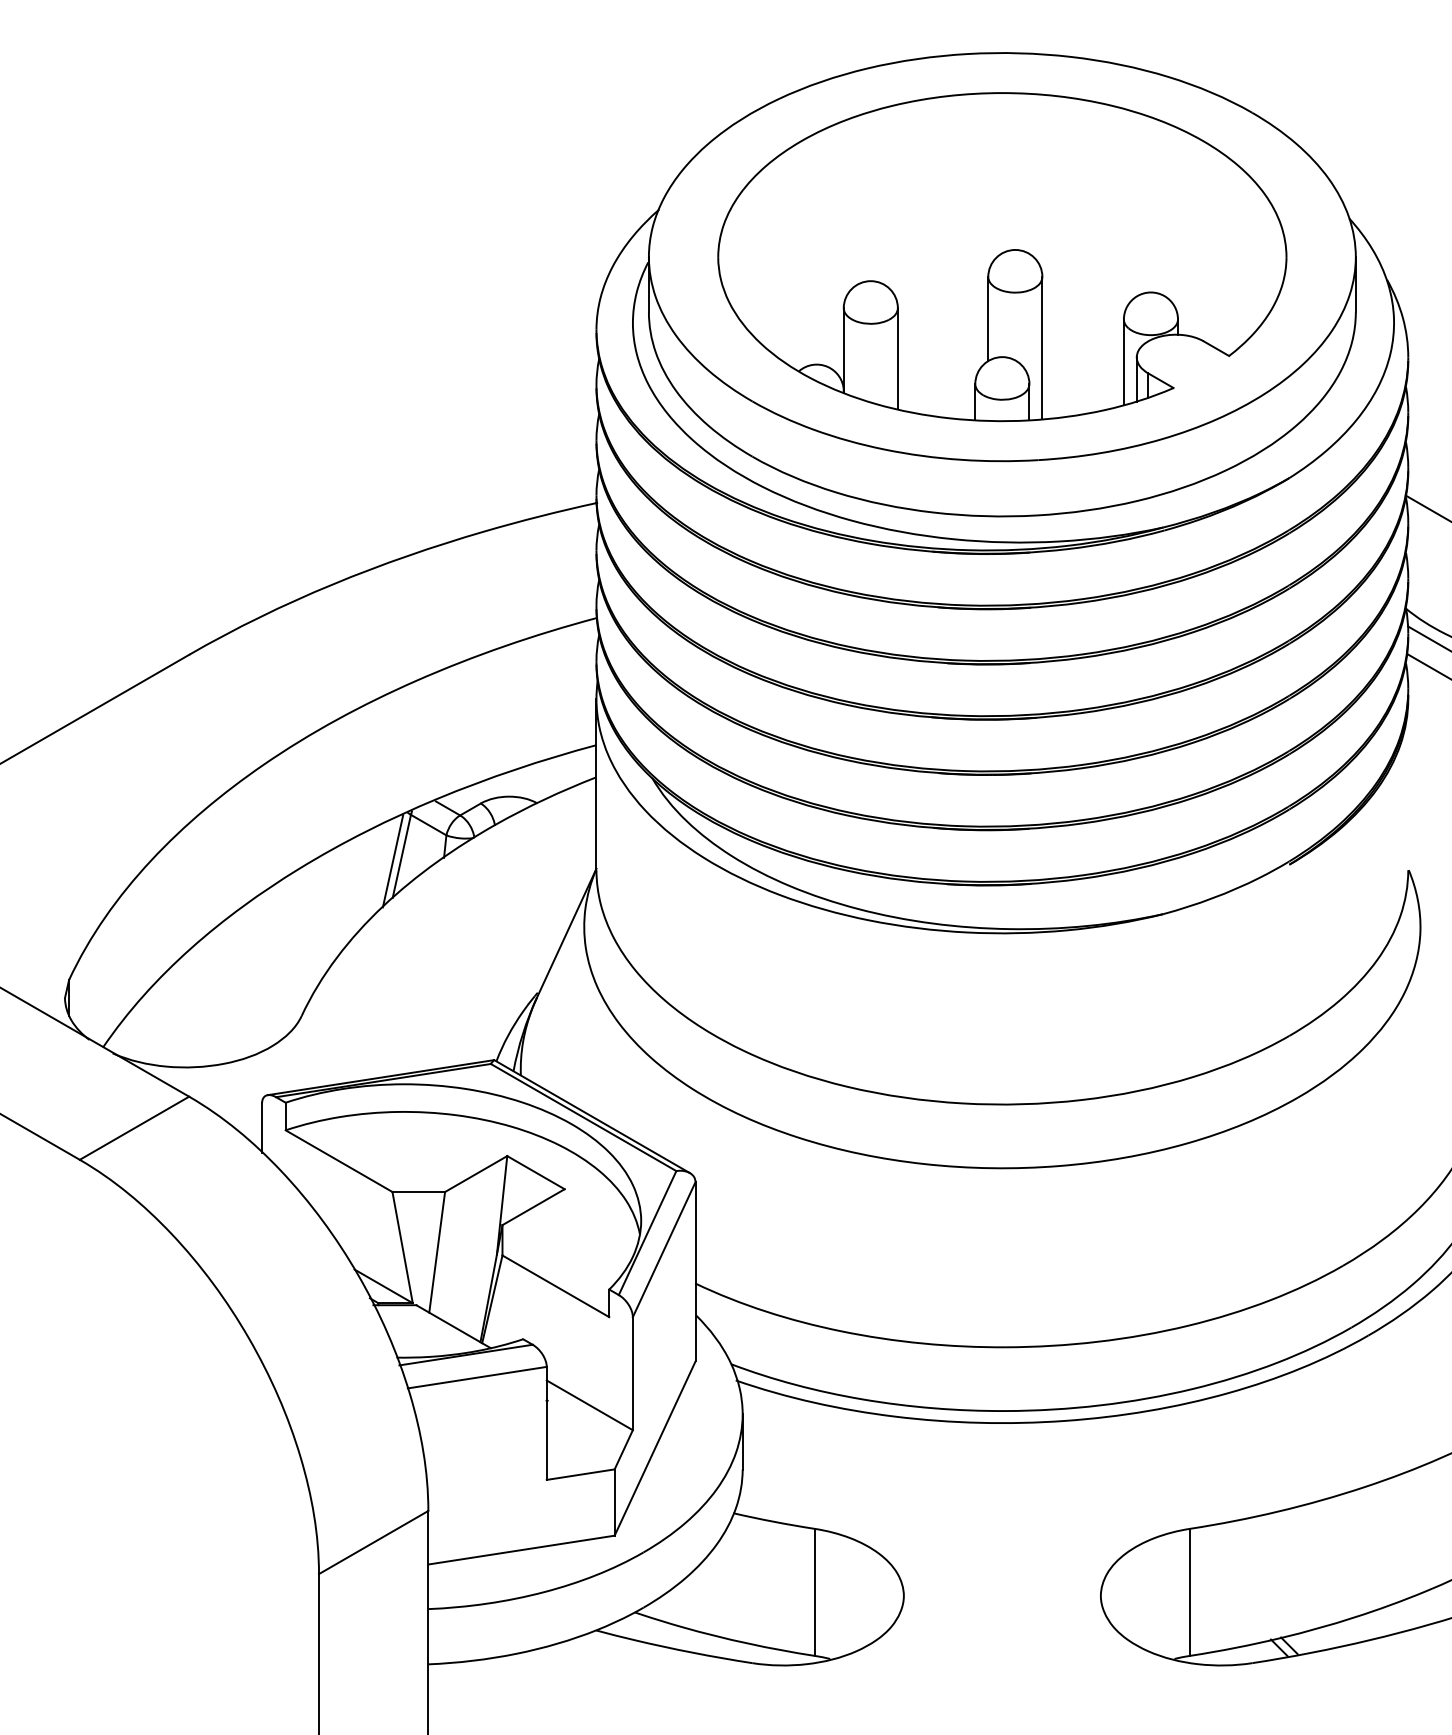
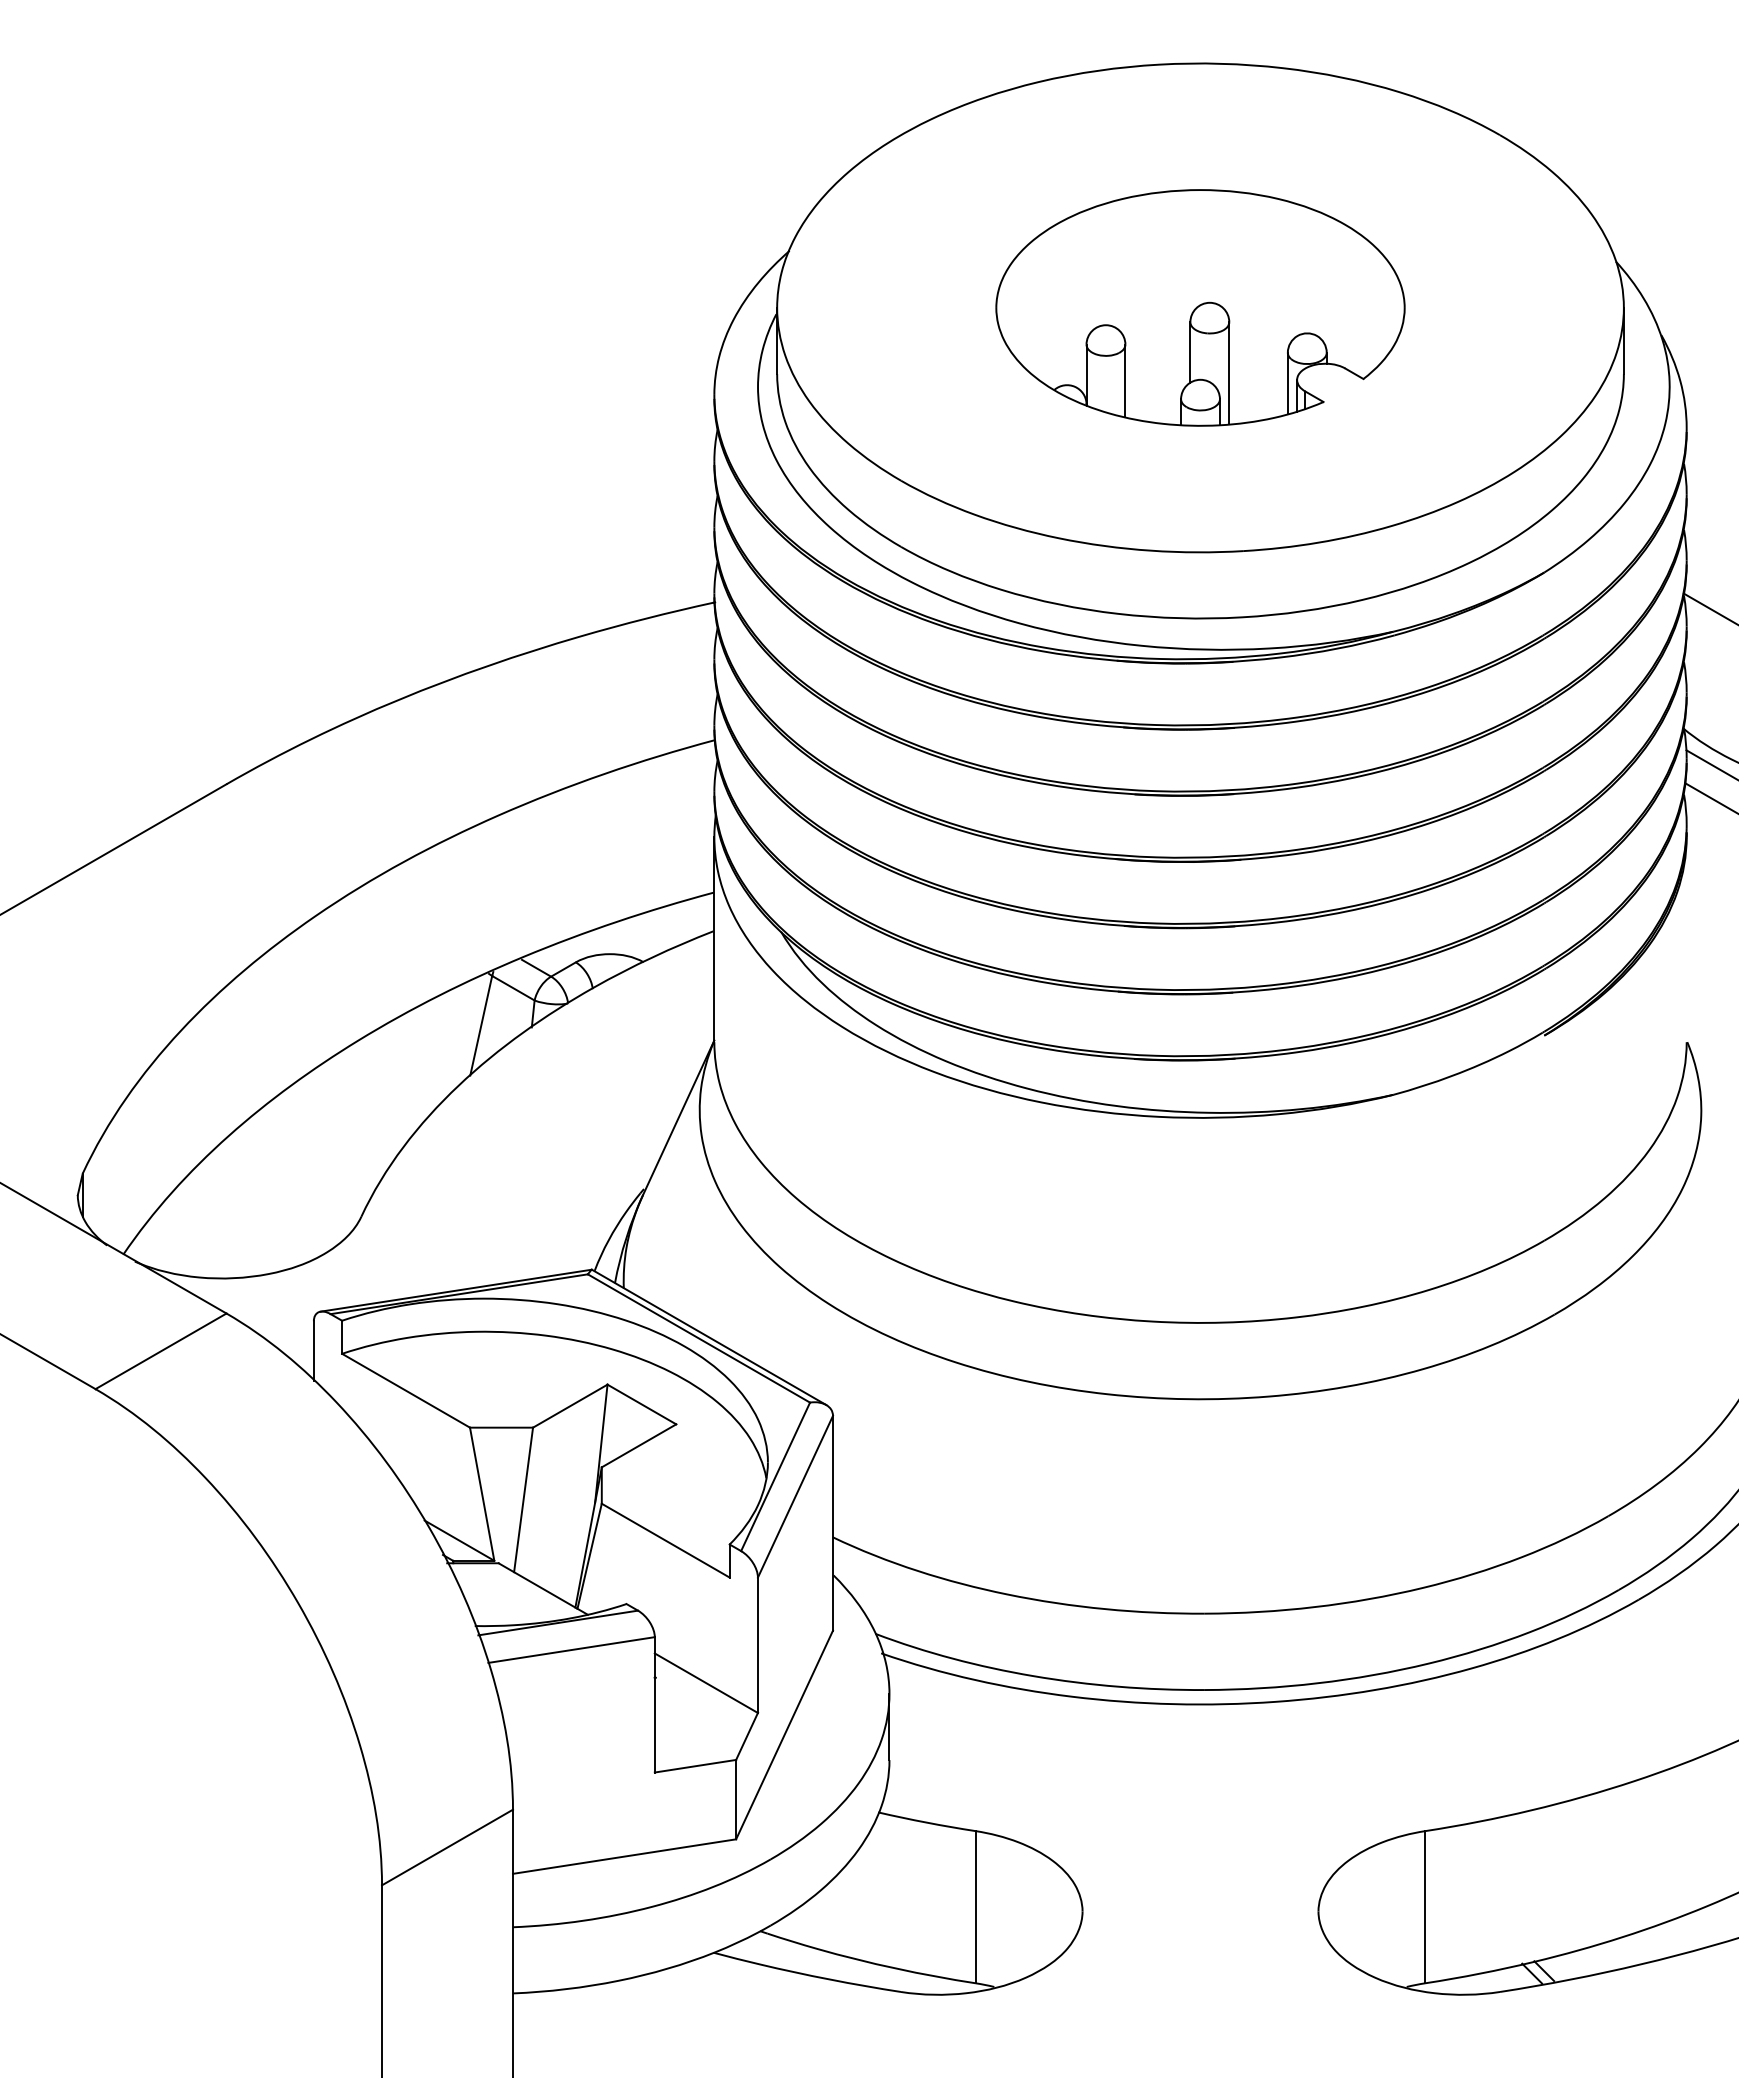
part: (1002, 256) -> (1200, 307), size x0.6
line: (392, 861) -> (470, 1031), removed

